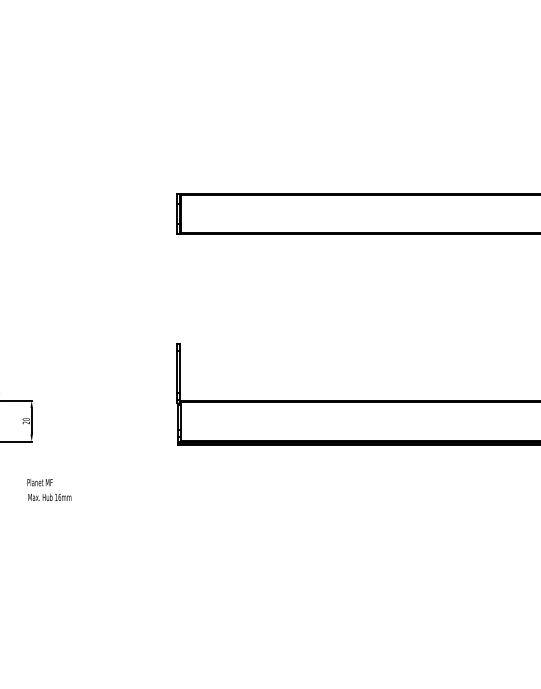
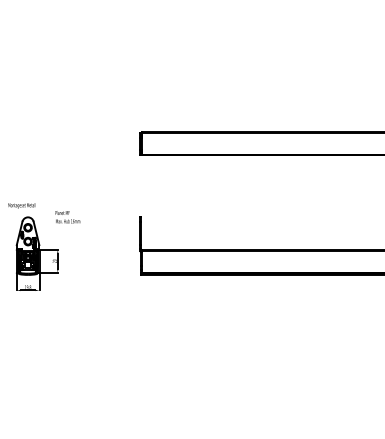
text: (48, 490) -> (67, 217), moved

